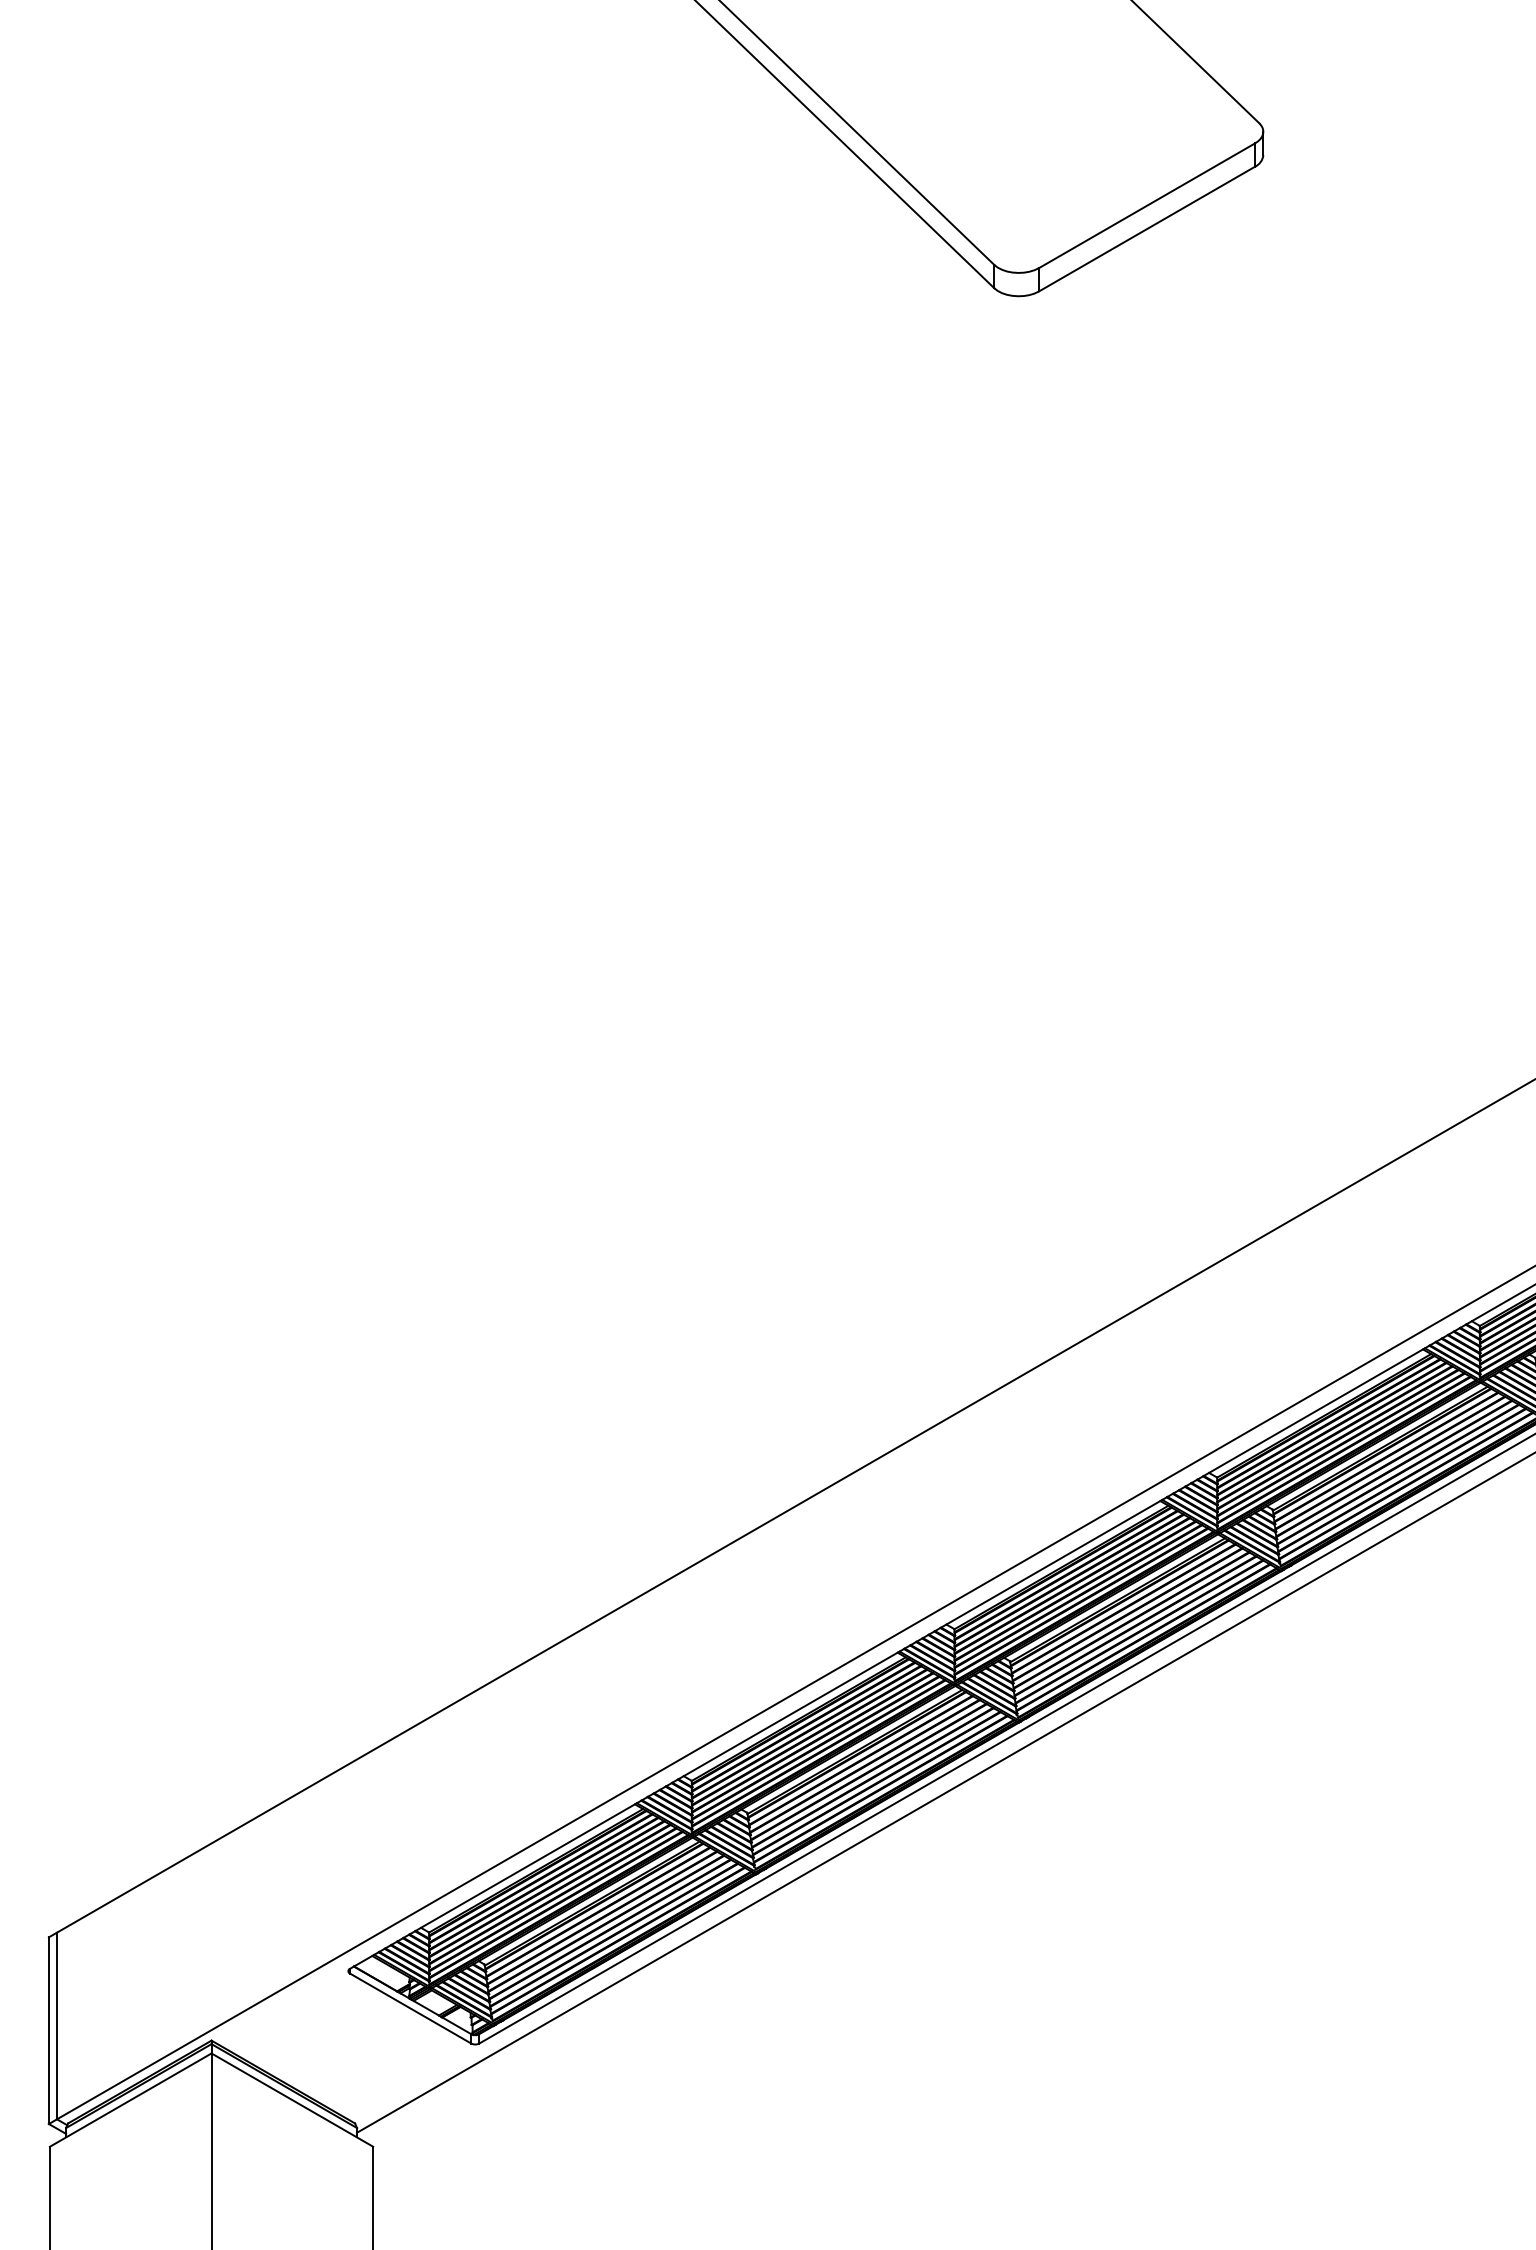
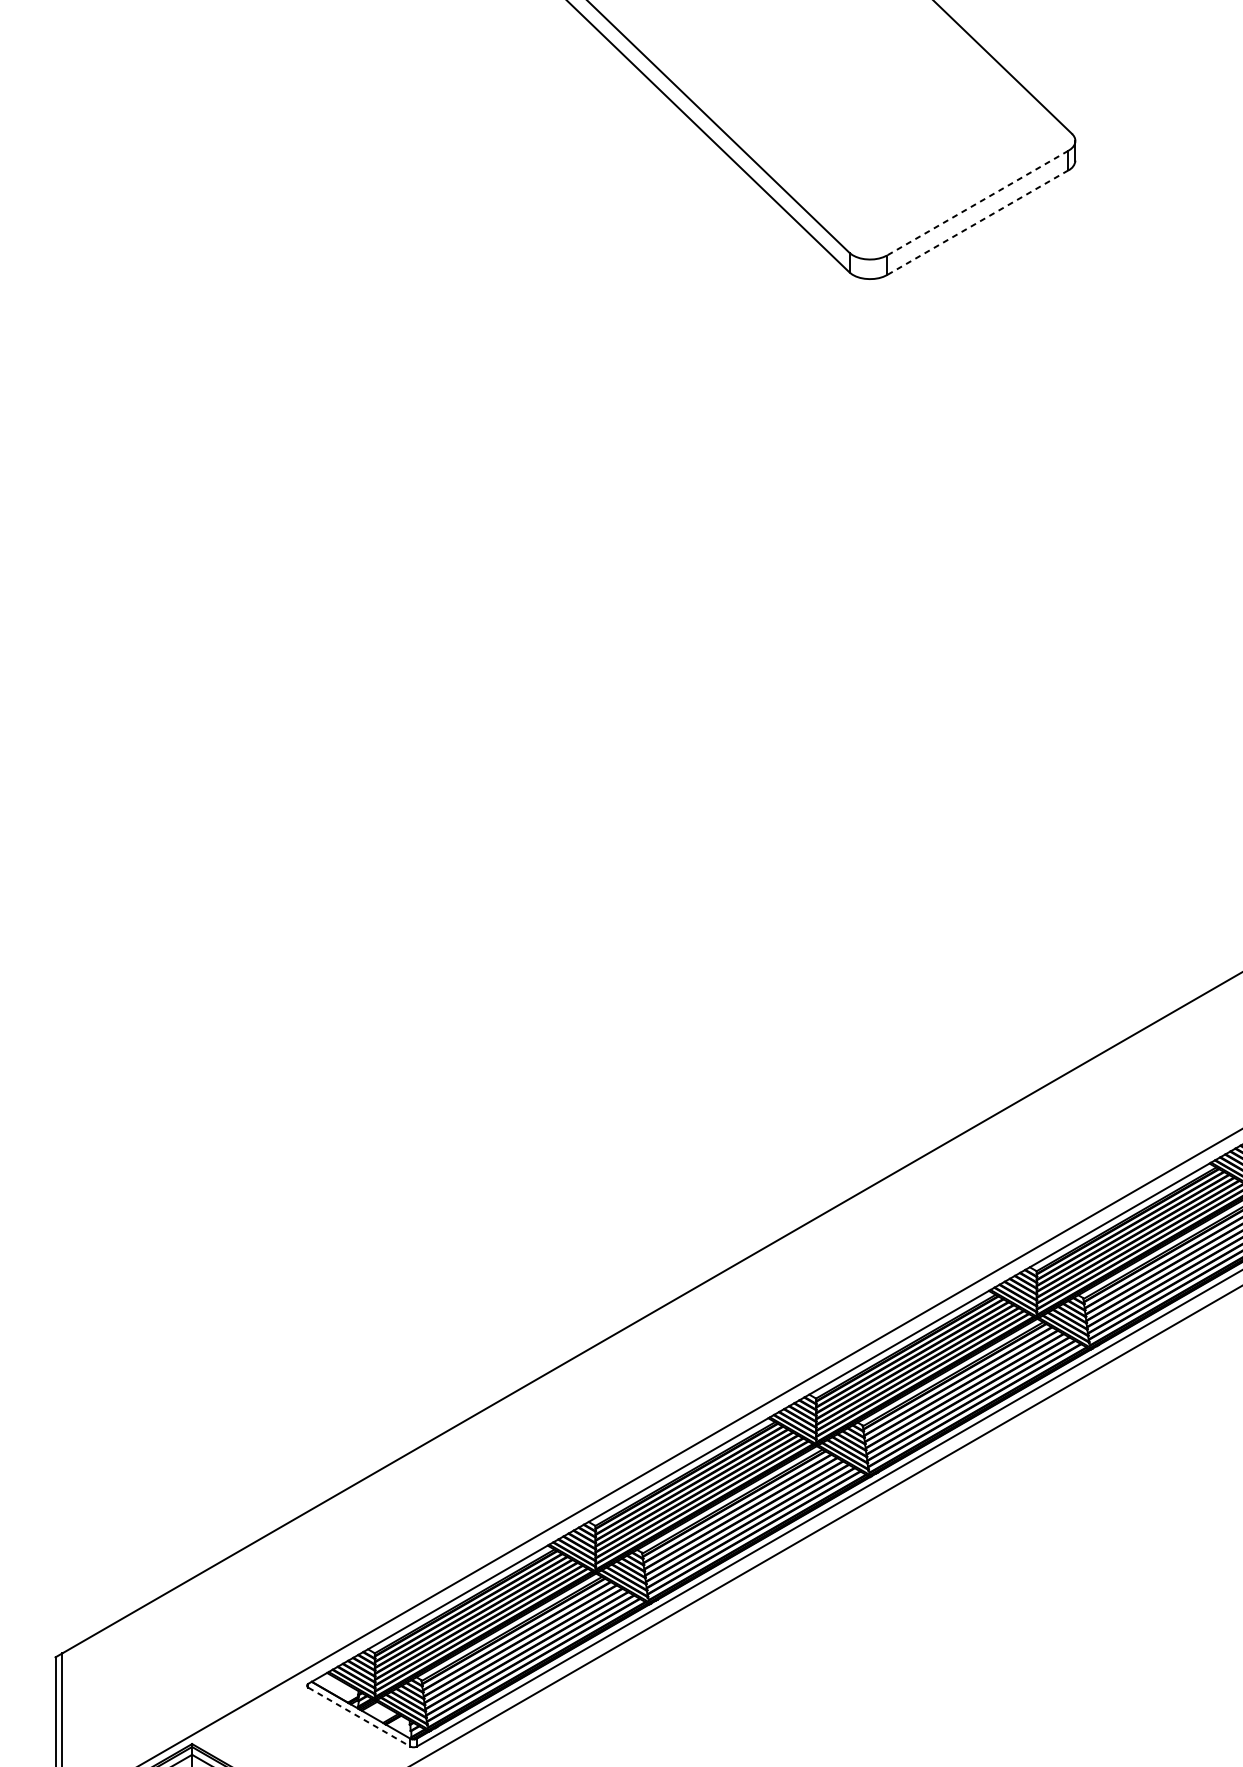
line: (1147, 205) -> (978, 202), solid -> dashed
line: (1147, 229) -> (978, 223), solid -> dashed
line: (411, 2008) -> (360, 1717), solid -> dashed

